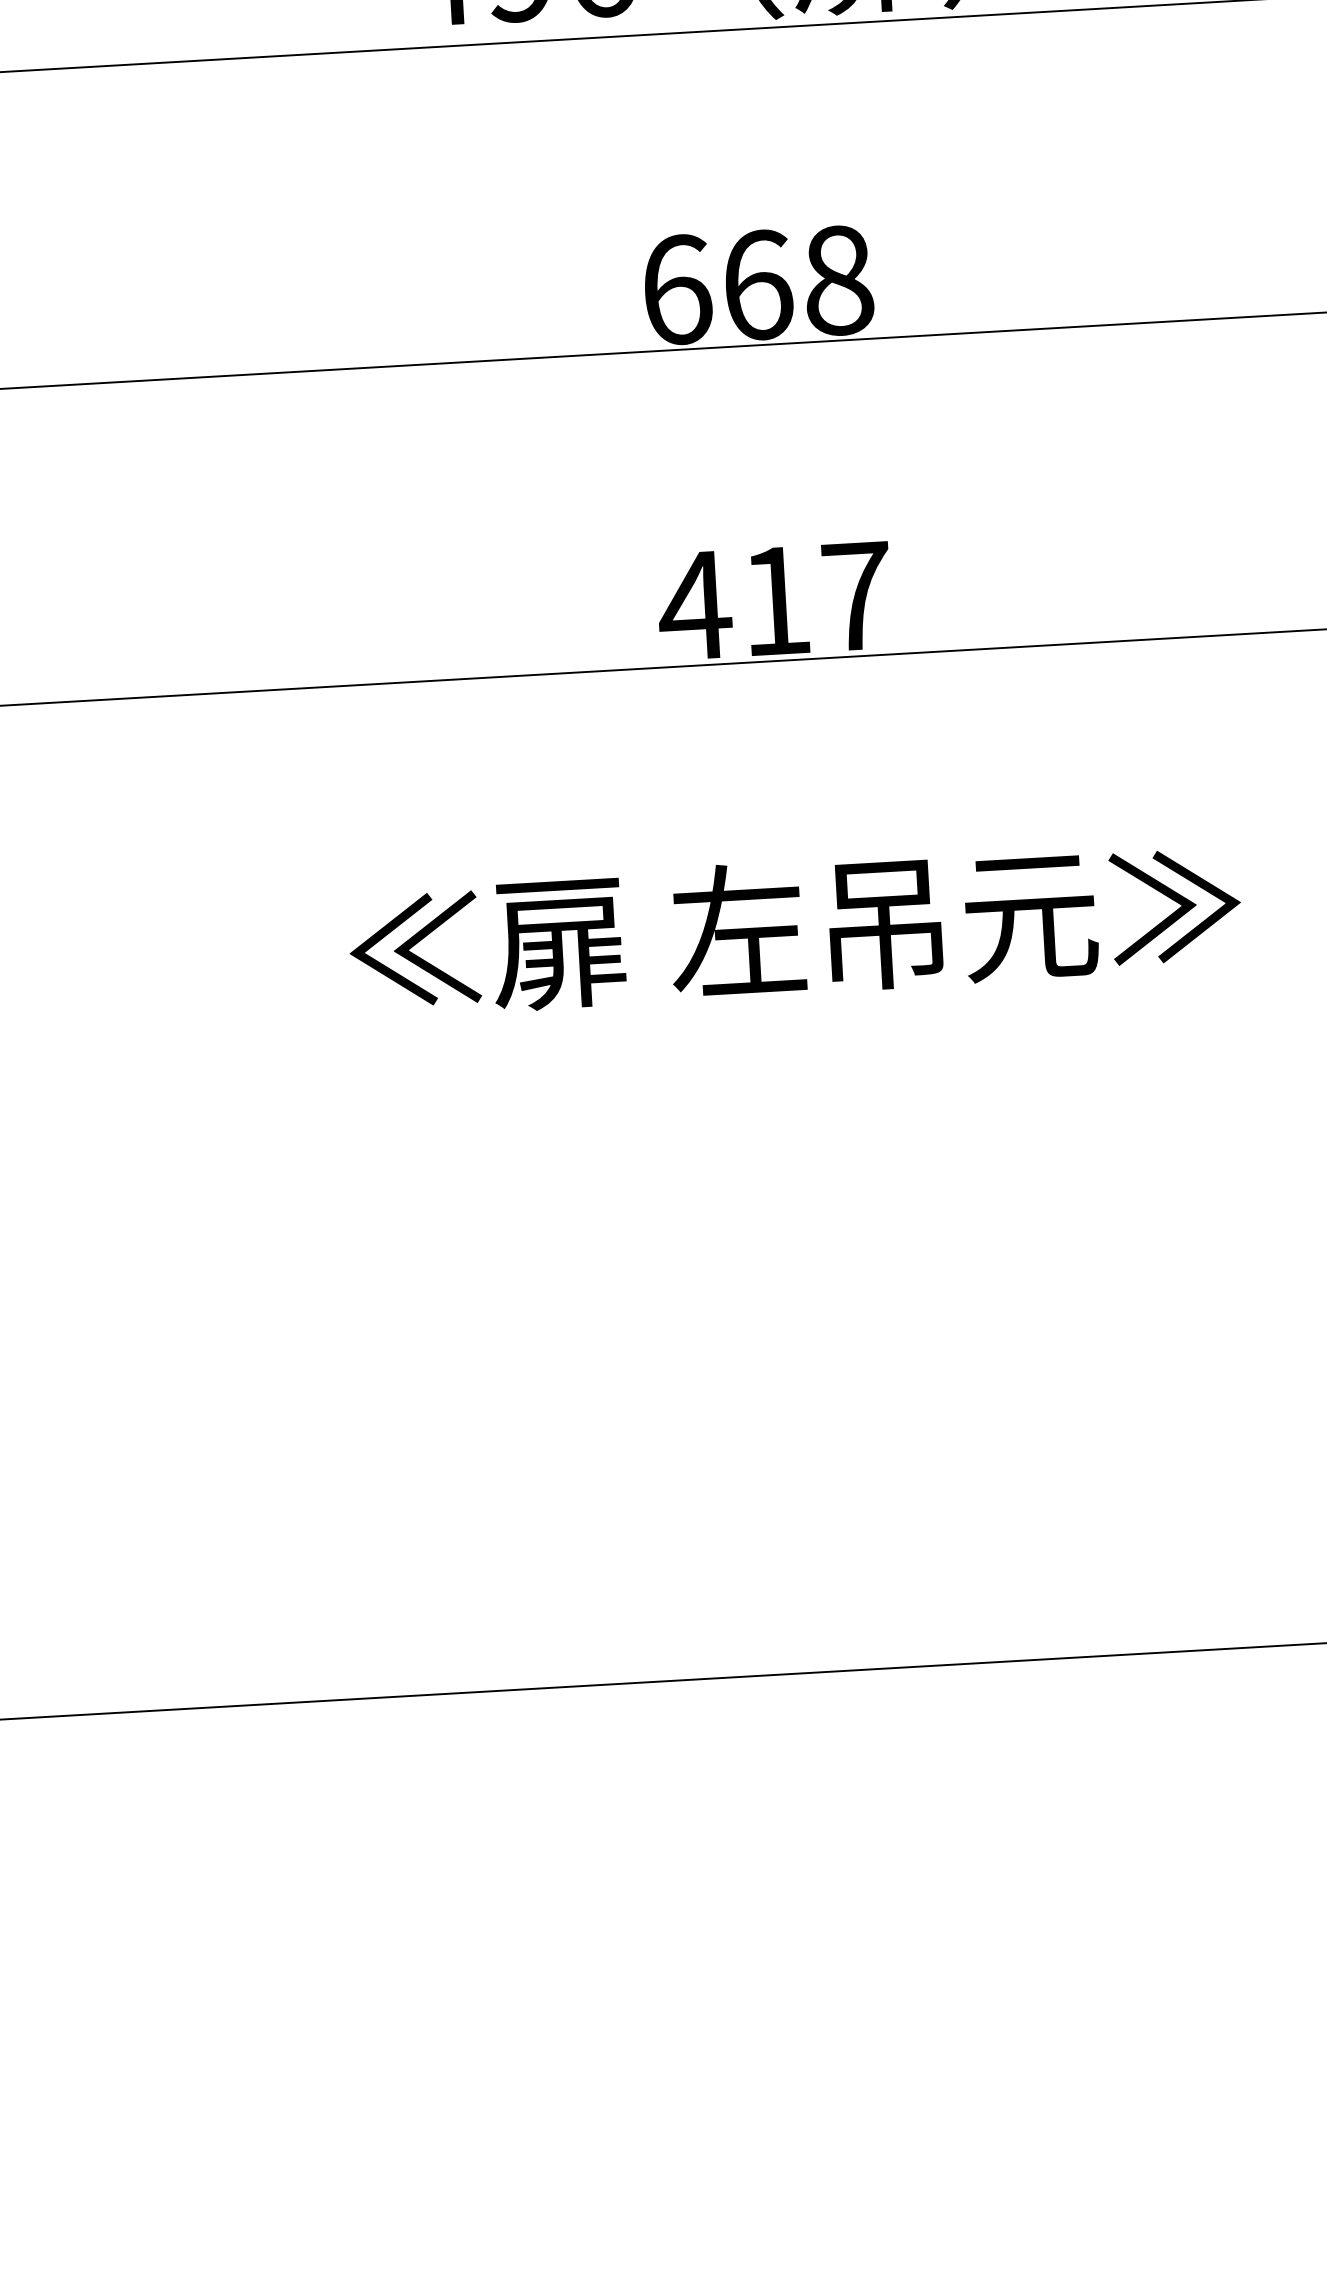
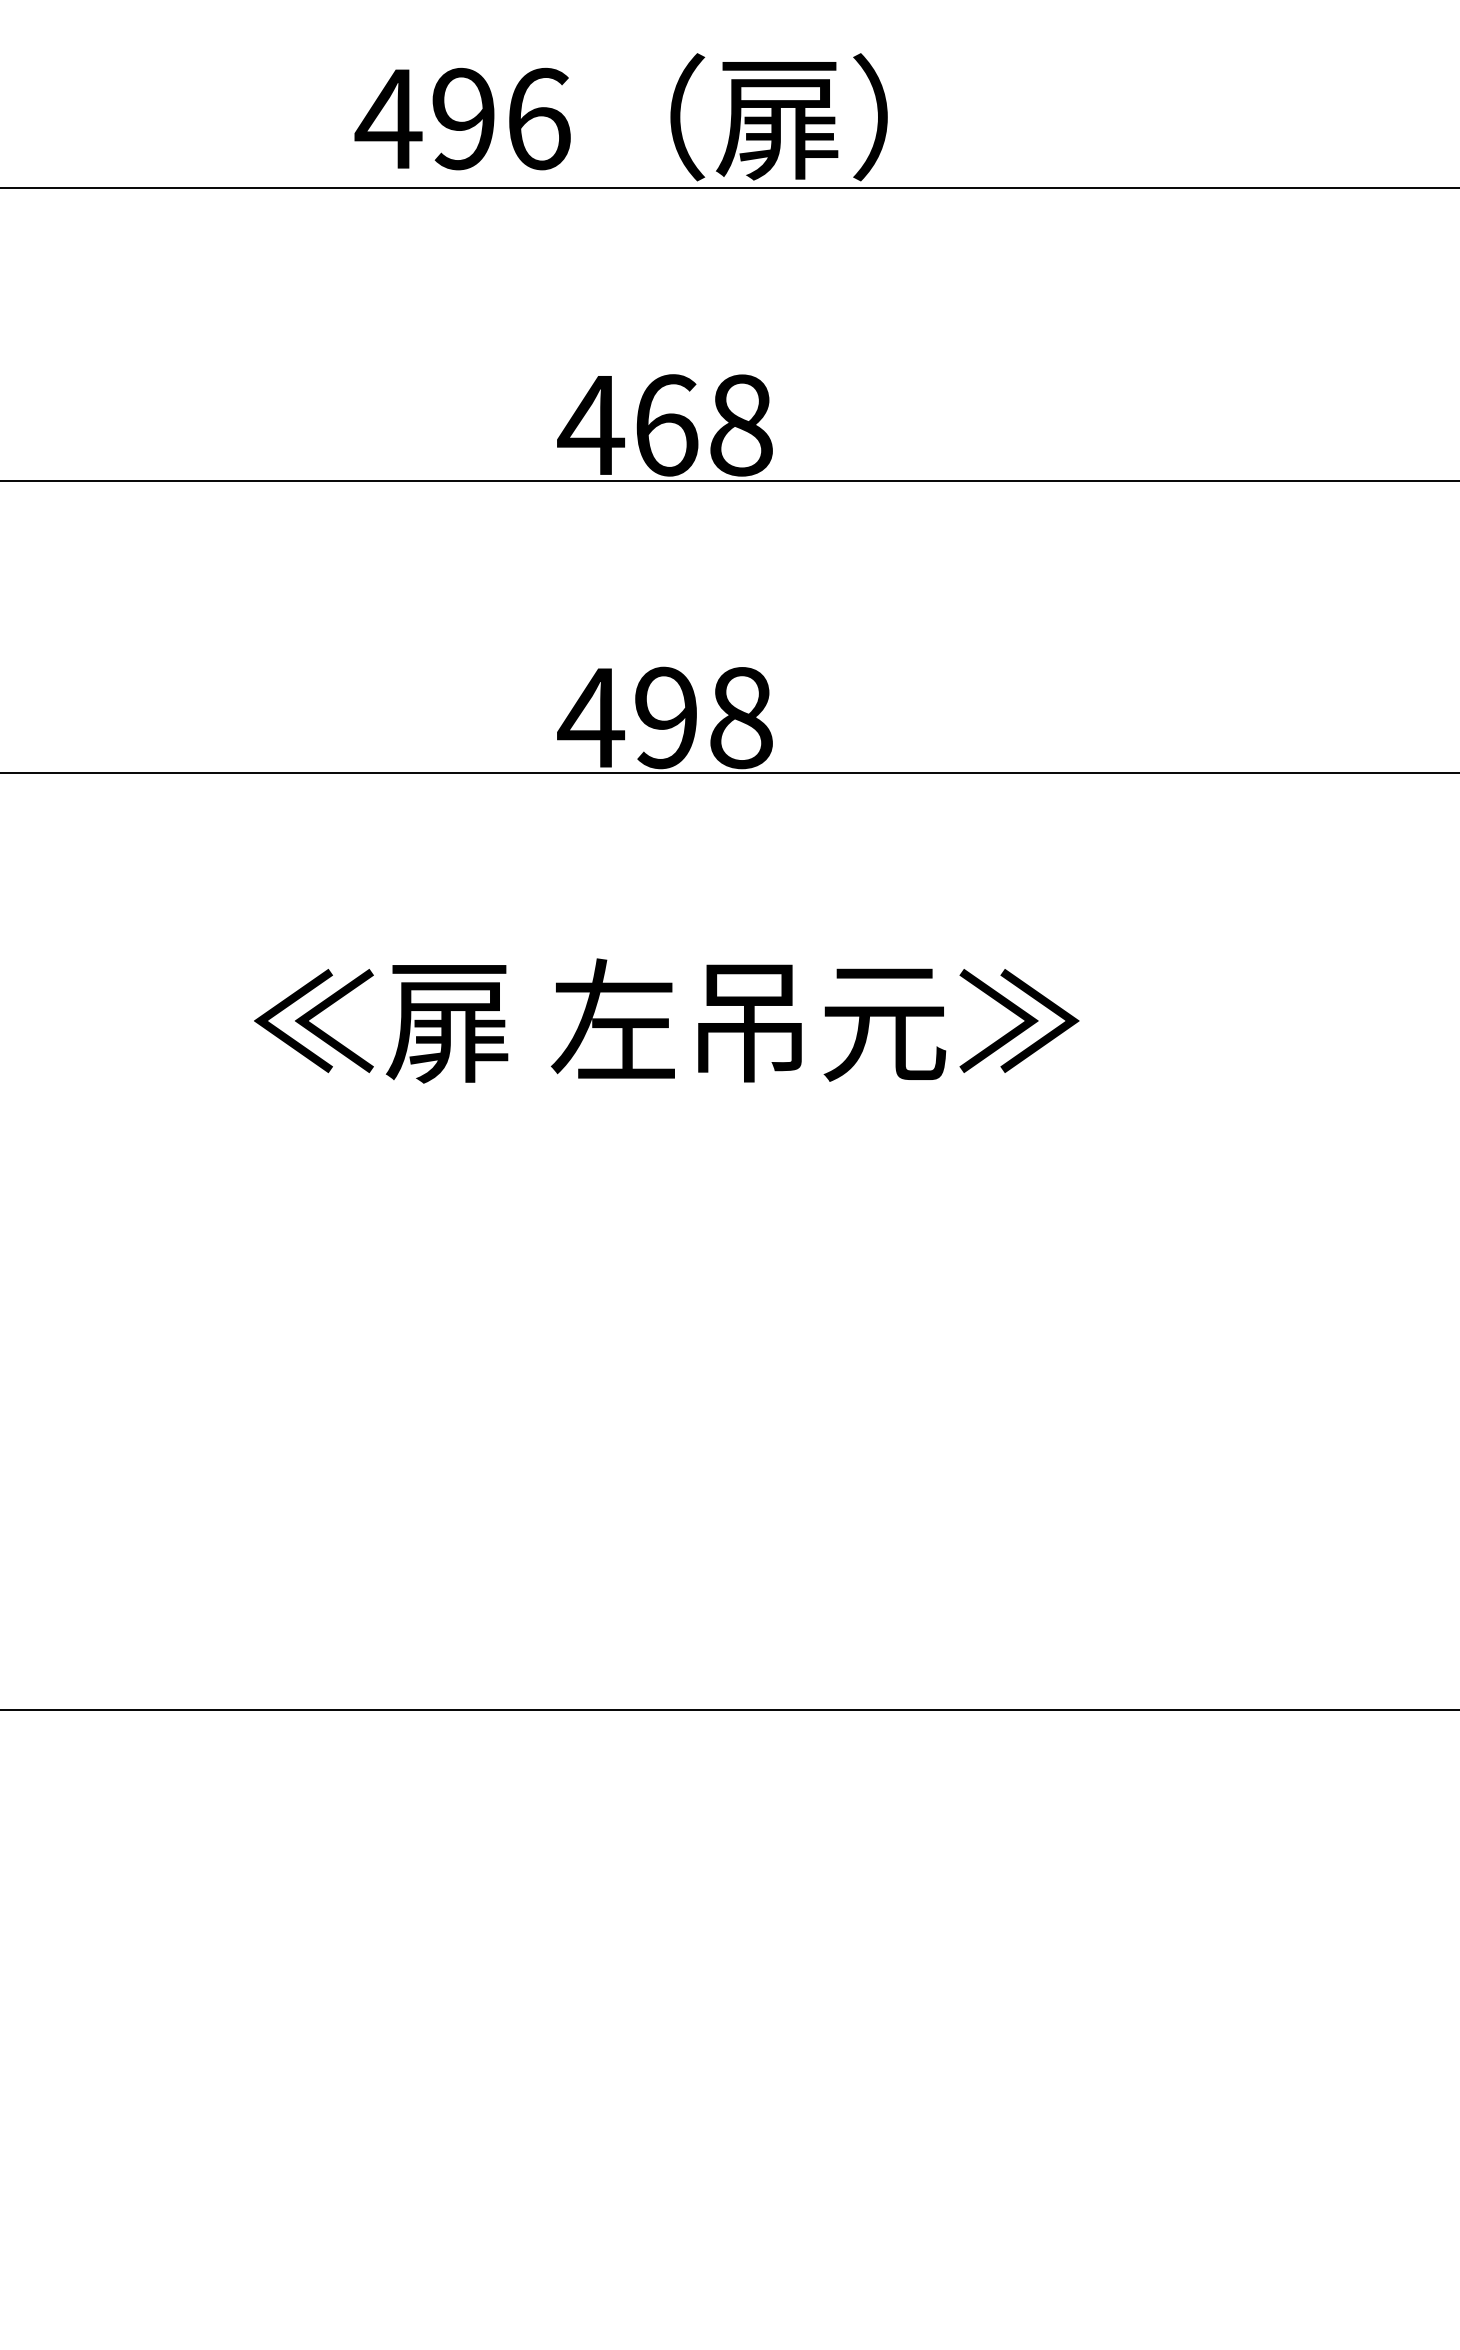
text: (677, 290) -> (591, 425), 668 -> 468
text: (816, 598) -> (703, 717), 417 -> 498

